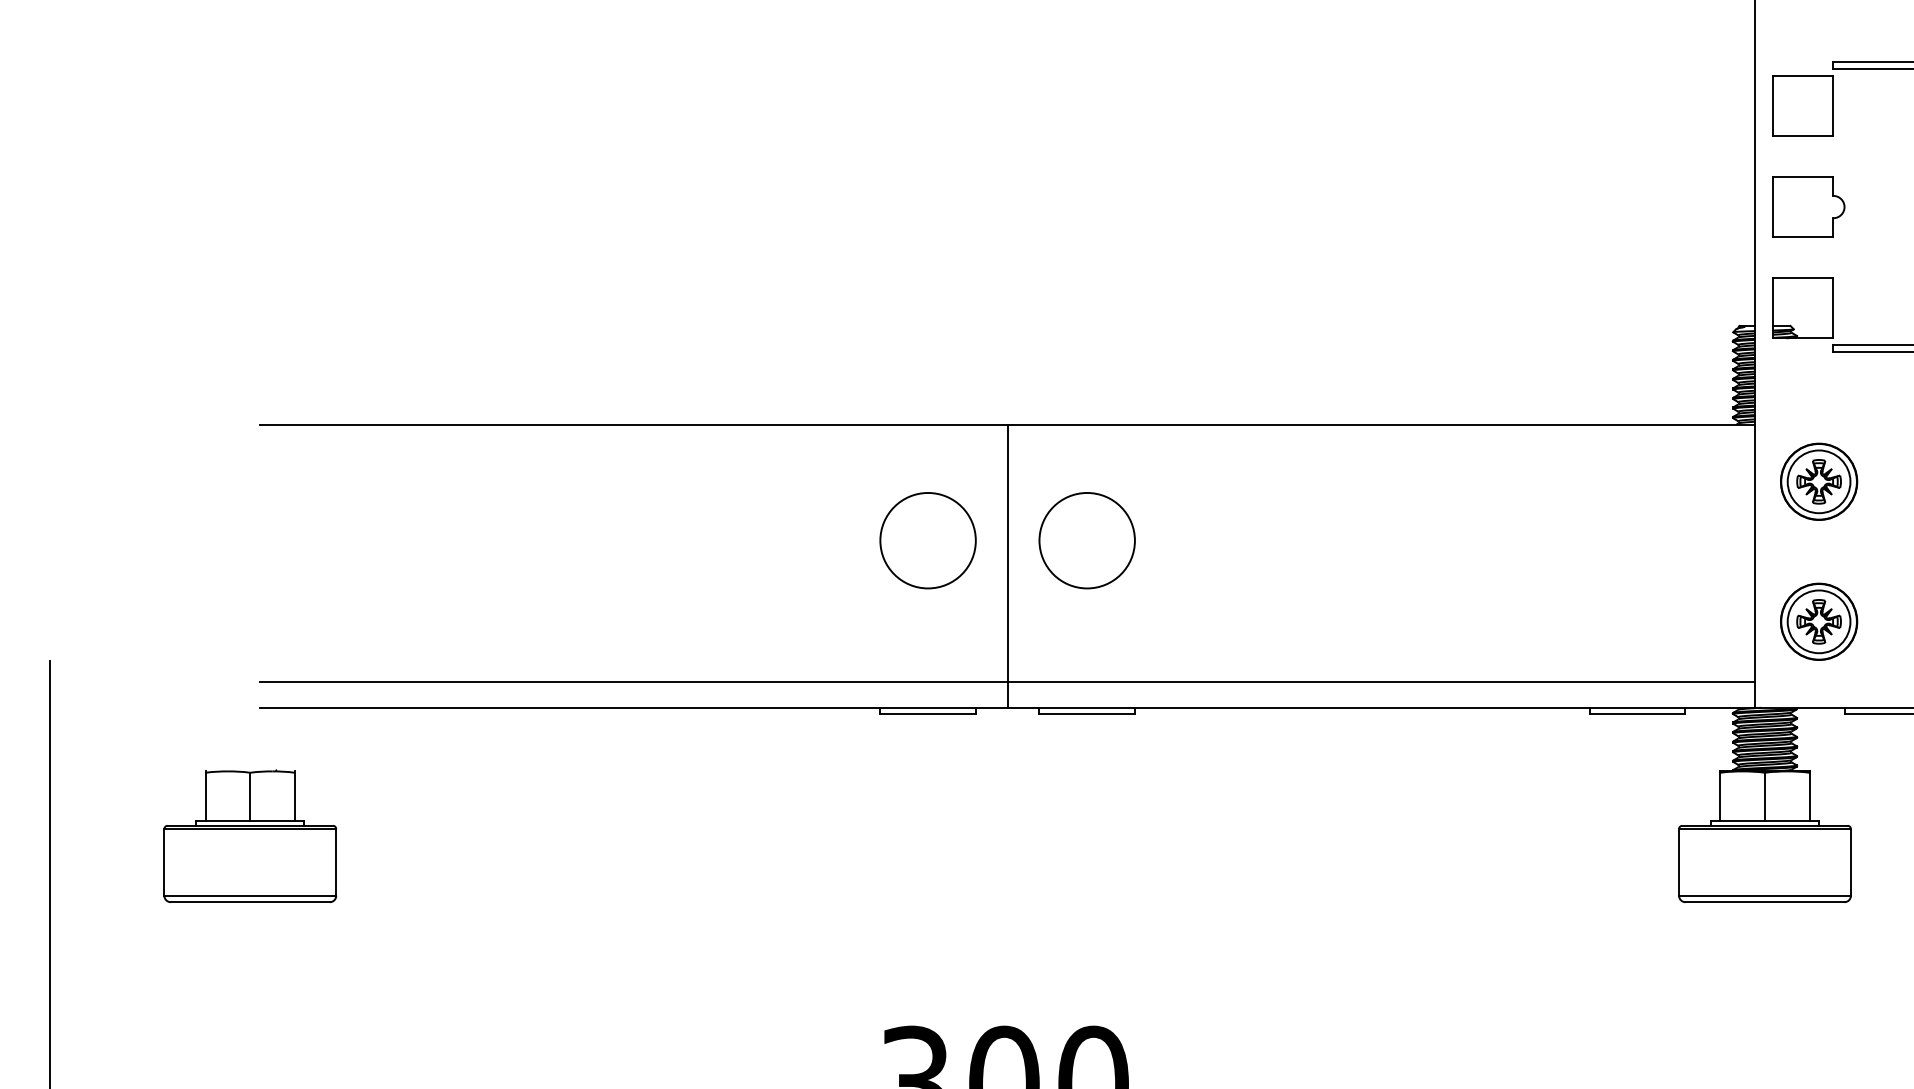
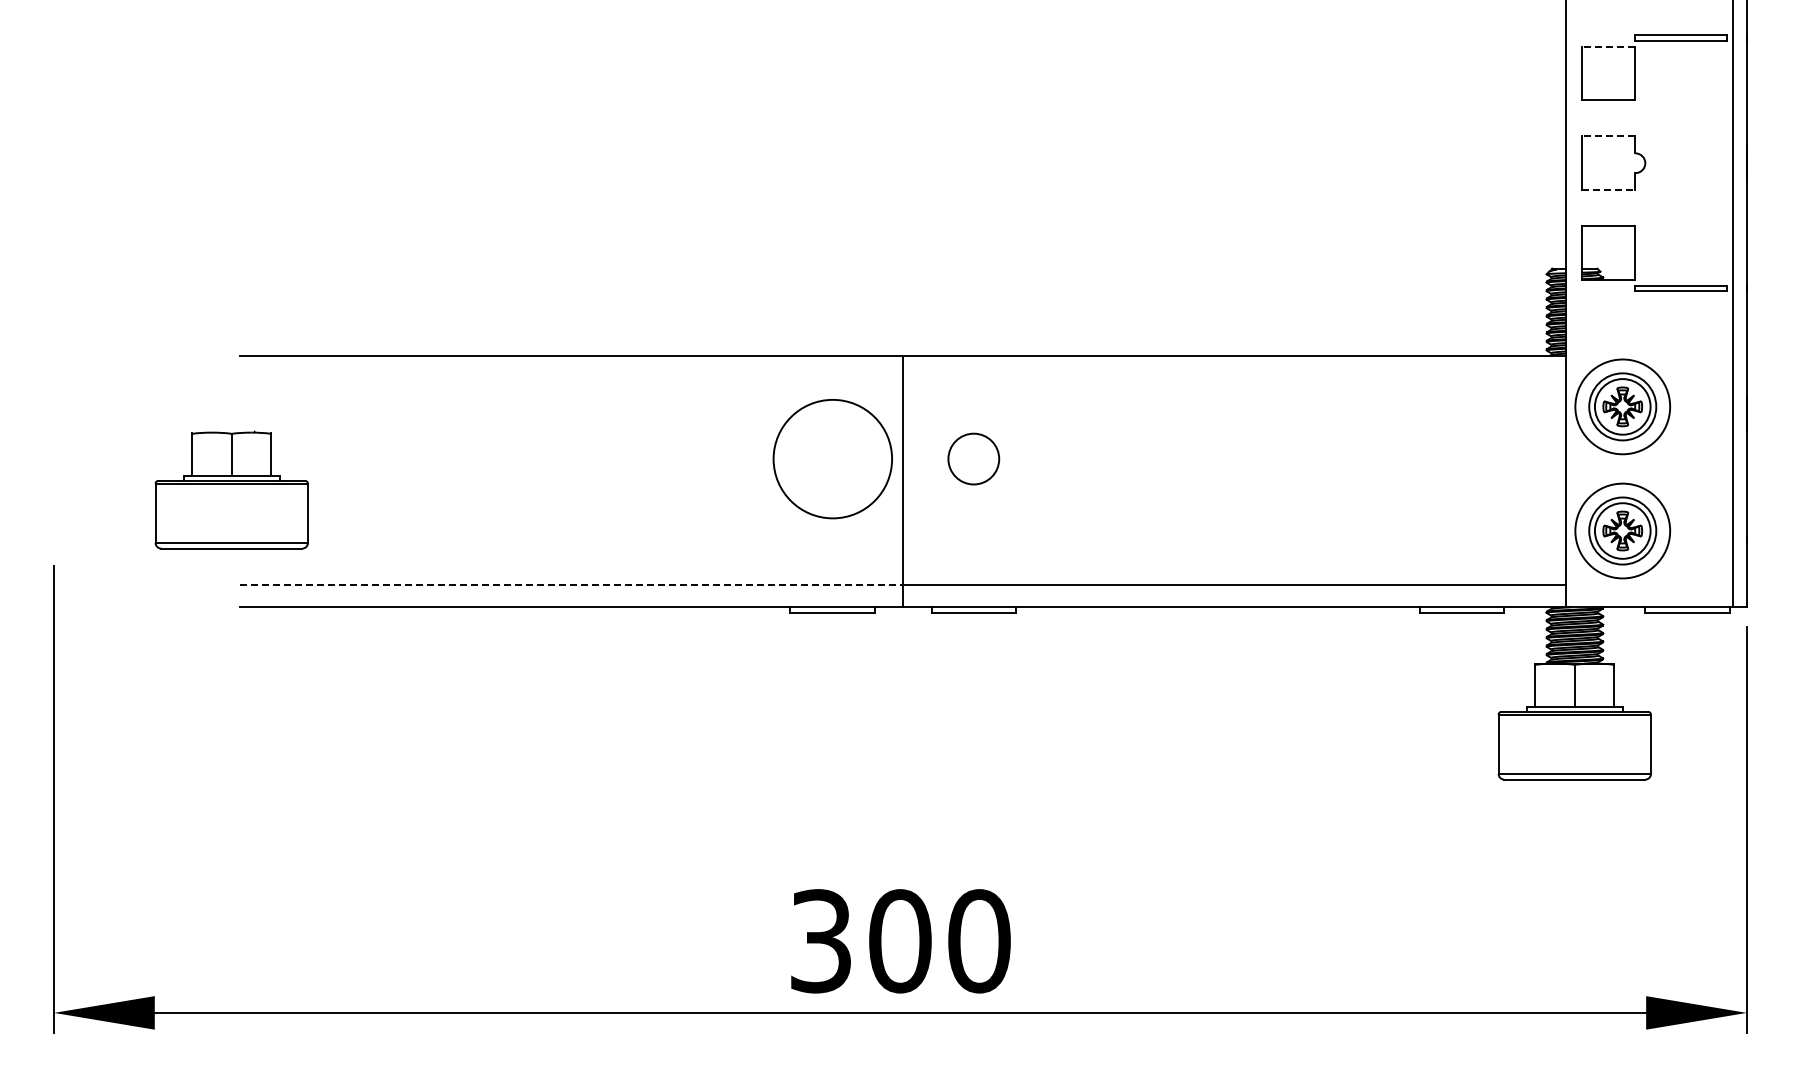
line: (1802, 75) -> (1608, 46), solid -> dashed
line: (1802, 176) -> (1608, 136), solid -> dashed
line: (1802, 237) -> (1608, 190), solid -> dashed
circle: (1818, 481) -> (1622, 406), size x1.4
circle: (927, 540) -> (832, 458), size x1.4
circle: (1086, 540) -> (973, 458), size x0.6
circle: (1818, 621) -> (1622, 530), size x1.4
line: (633, 682) -> (571, 584), solid -> dashed
part: (250, 835) -> (231, 489), moved

